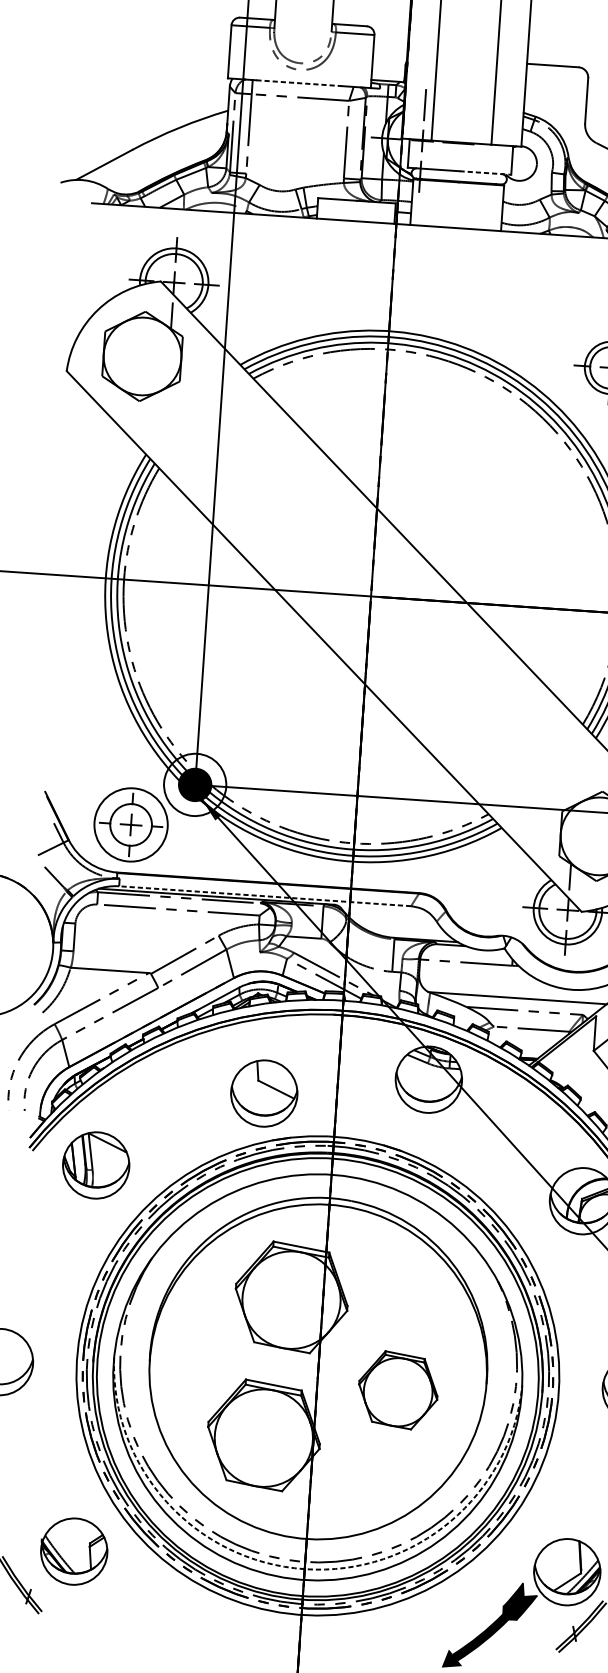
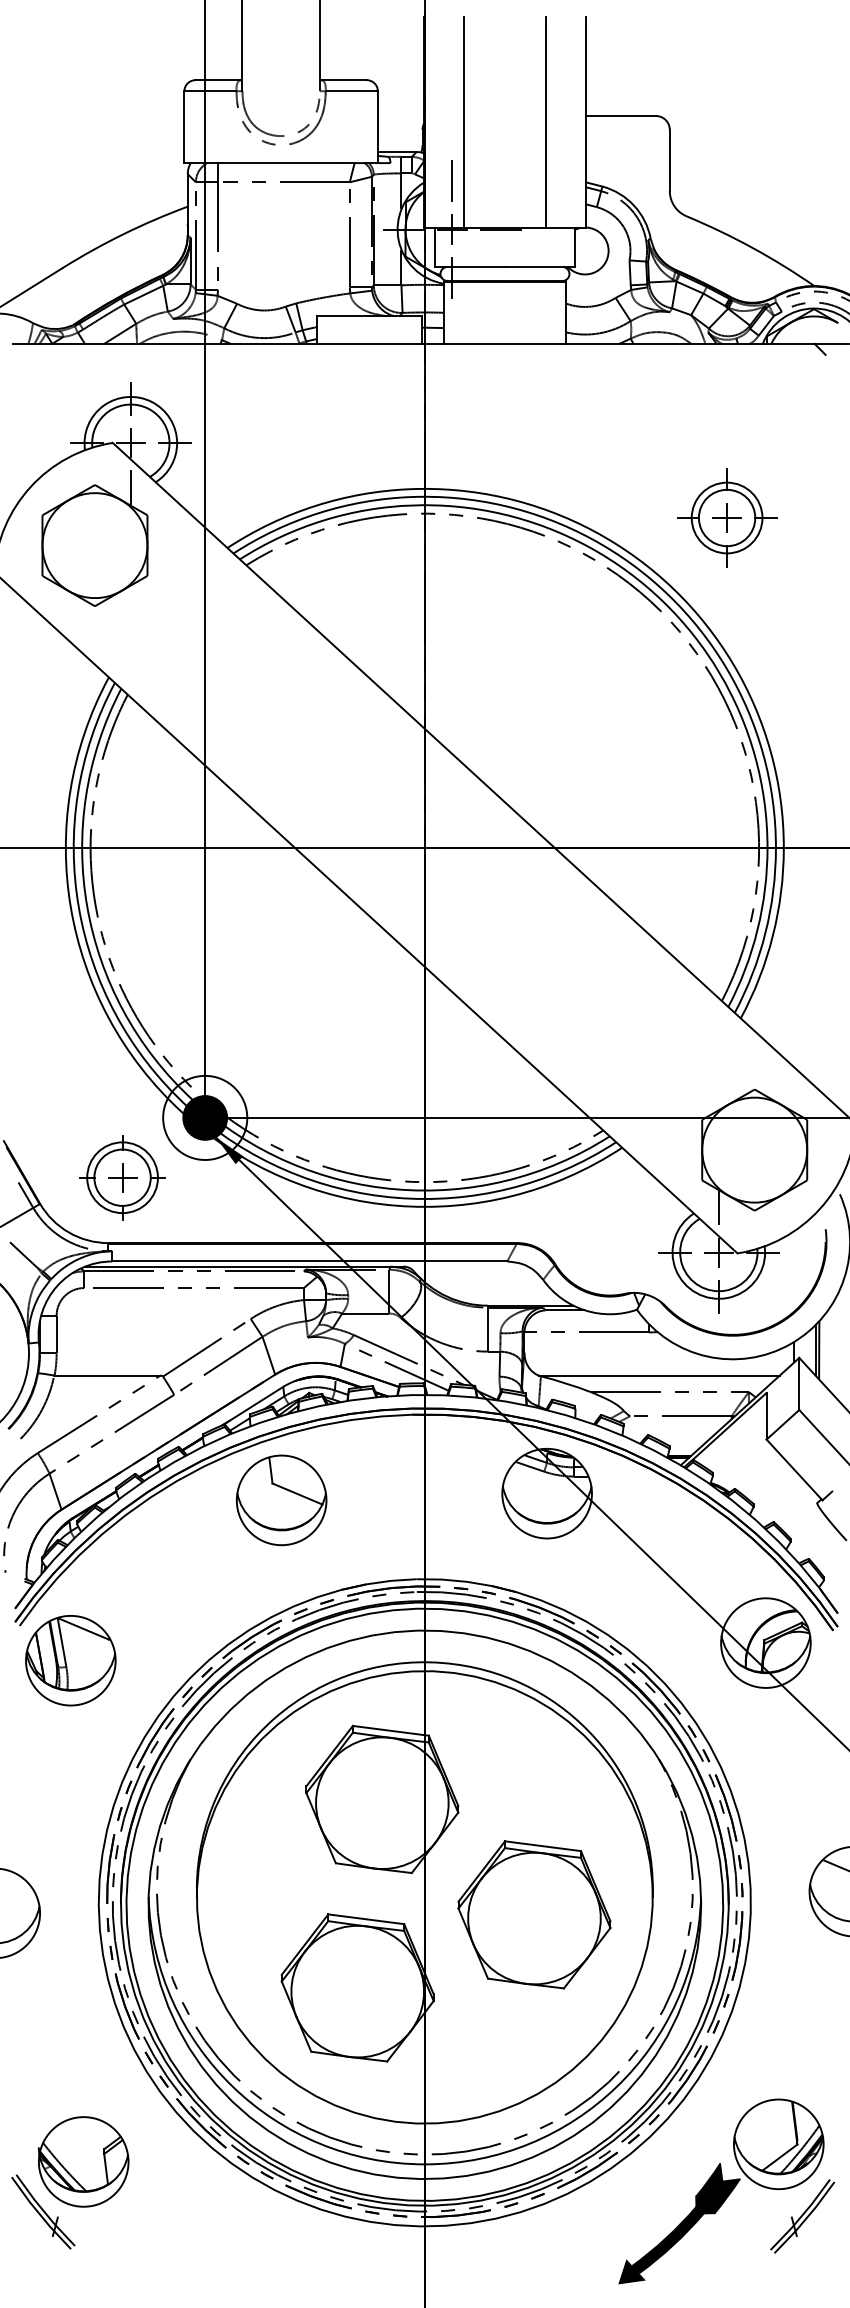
line: (299, 83) -> (281, 163), dashed -> solid
line: (485, 172) -> (539, 266), dashed -> solid
circle: (131, 824) -> (122, 1177), size x0.71
line: (265, 896) -> (309, 1261), dashed -> solid
part: (264, 1093) -> (281, 1500), moved
part: (95, 1165) -> (70, 1660), moved
part: (398, 1390) -> (534, 1914), size x1.43
part: (74, 1551) -> (83, 2161), moved
arc: (304, 1569) -> (424, 2164), dashed -> solid

